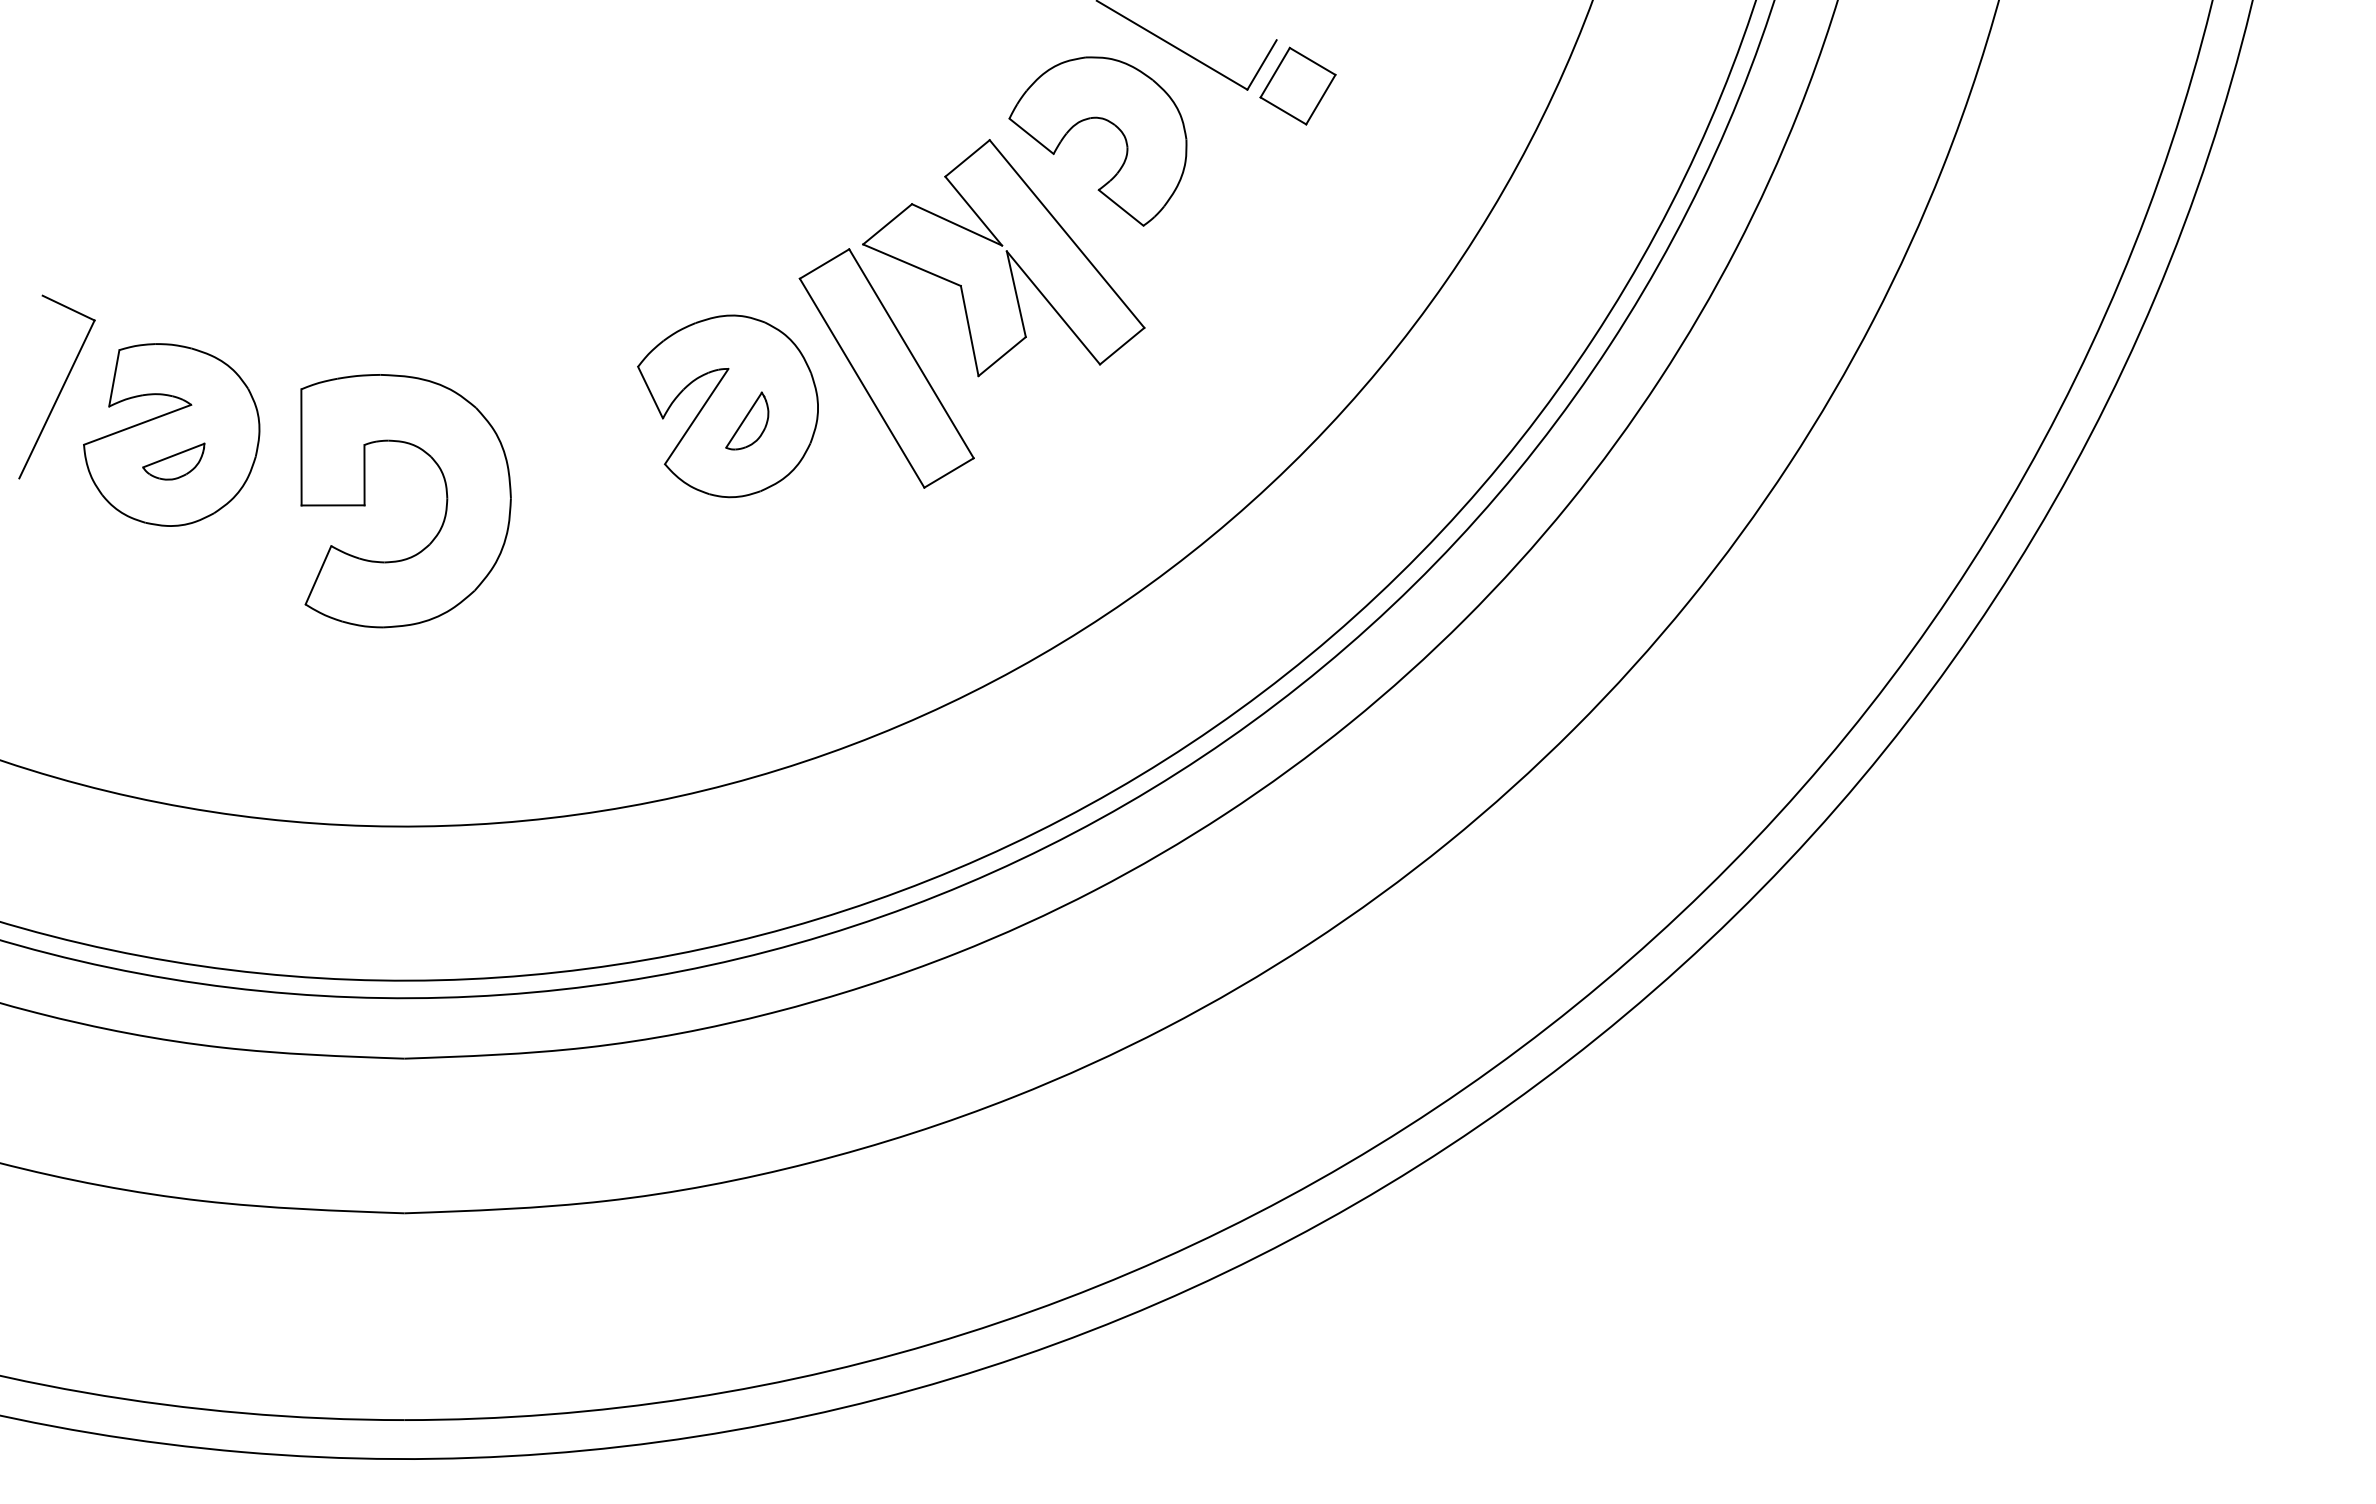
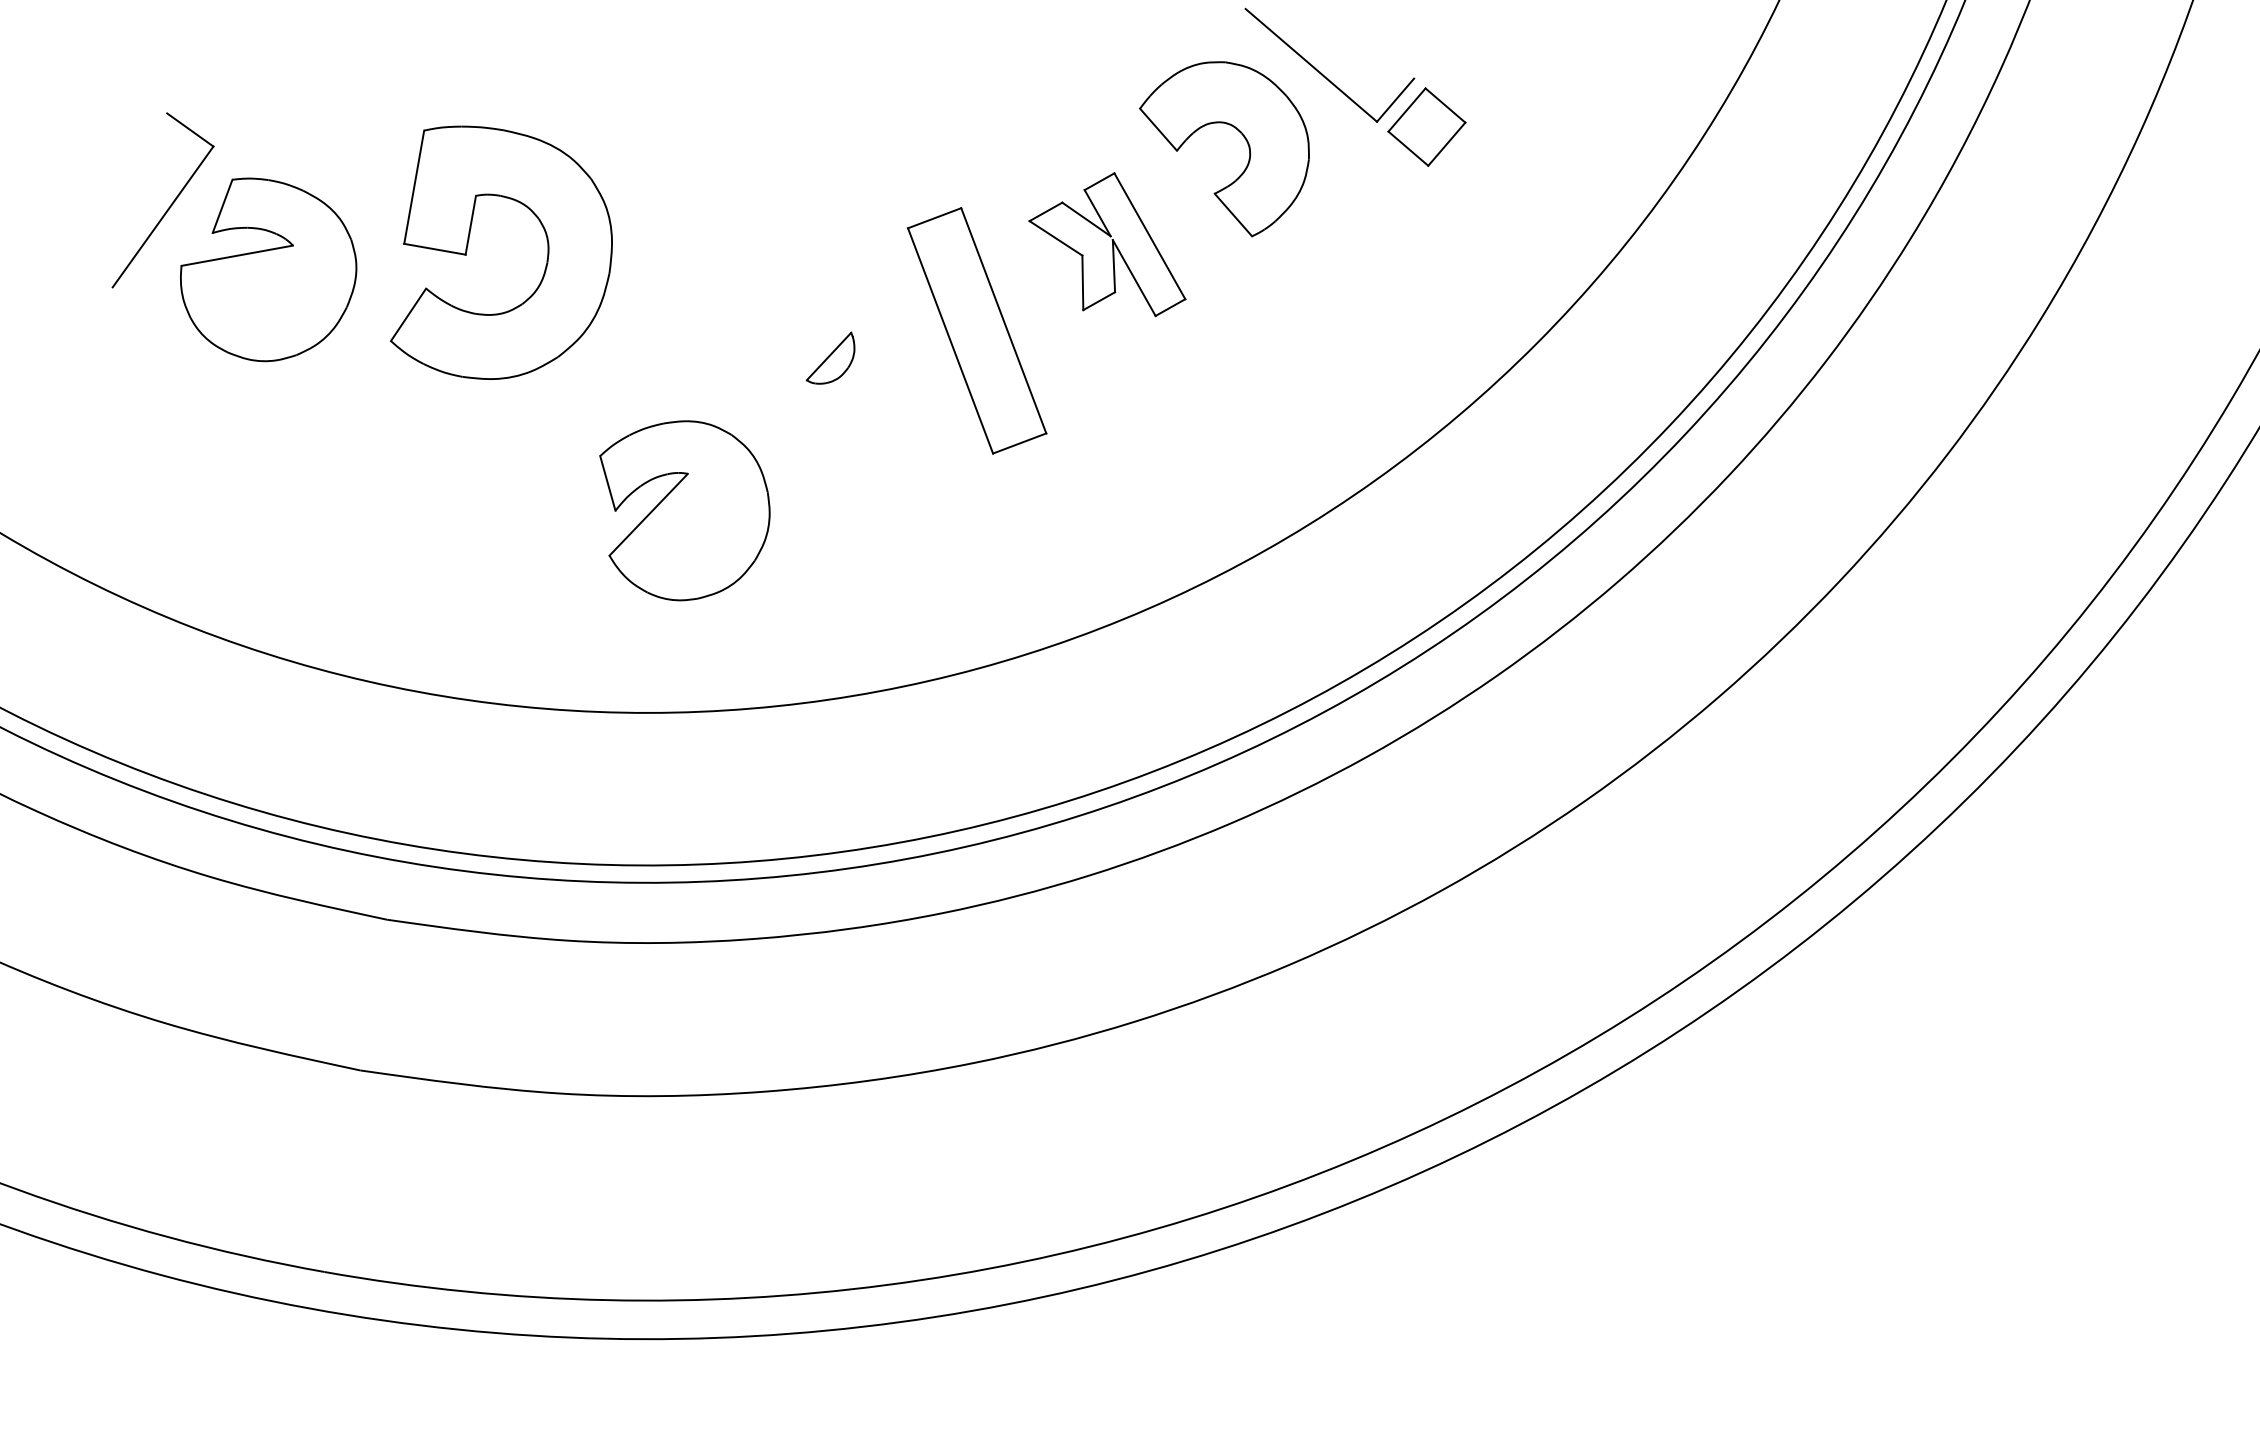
part: (1003, 258) -> (1109, 243), size x0.6
part: (727, 406) -> (680, 510), moved
part: (173, 461) -> (265, 297), removed
part: (365, 501) -> (467, 251), moved

